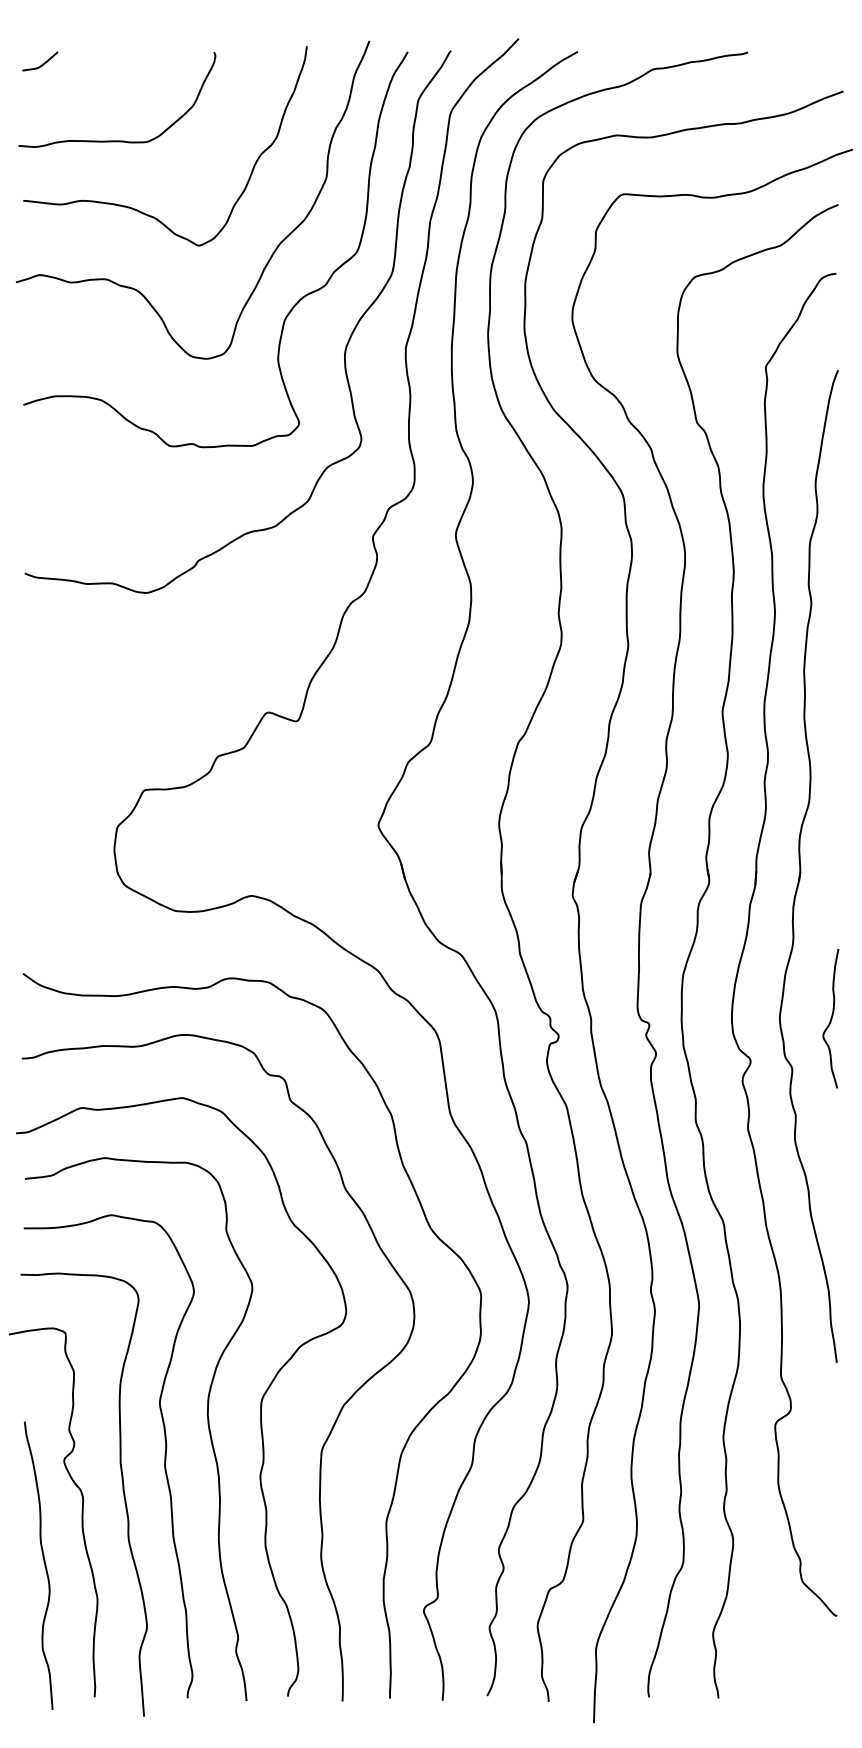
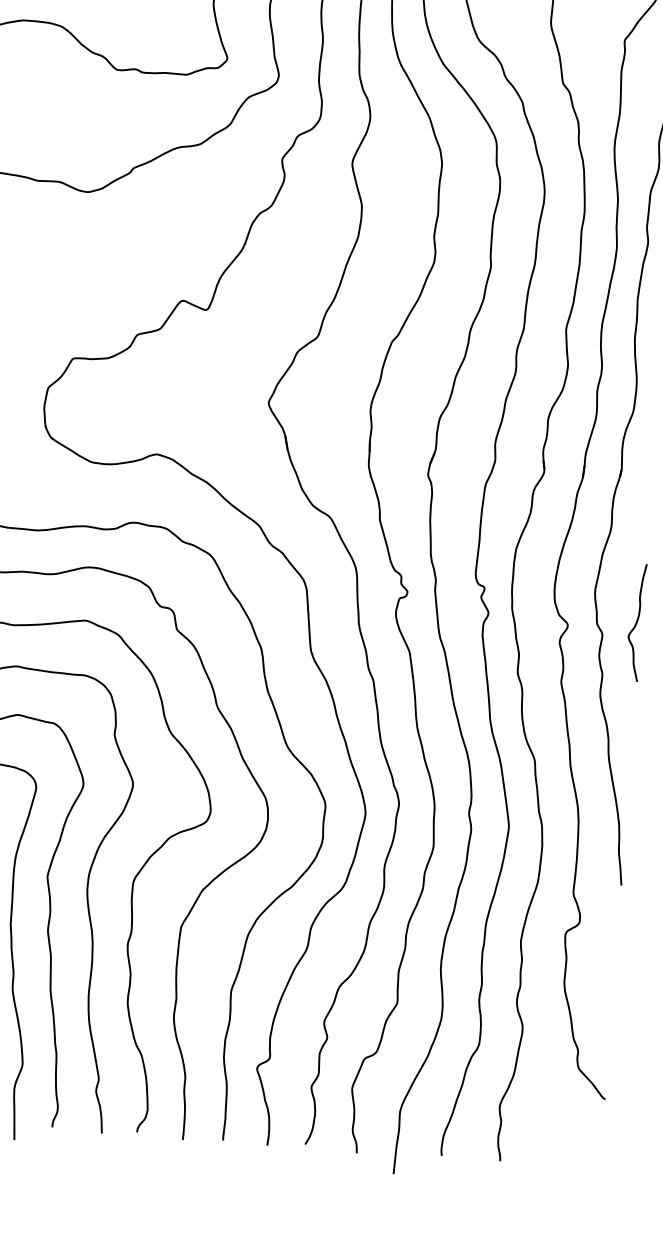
curve: (830, 1018) -> (635, 622), moved

